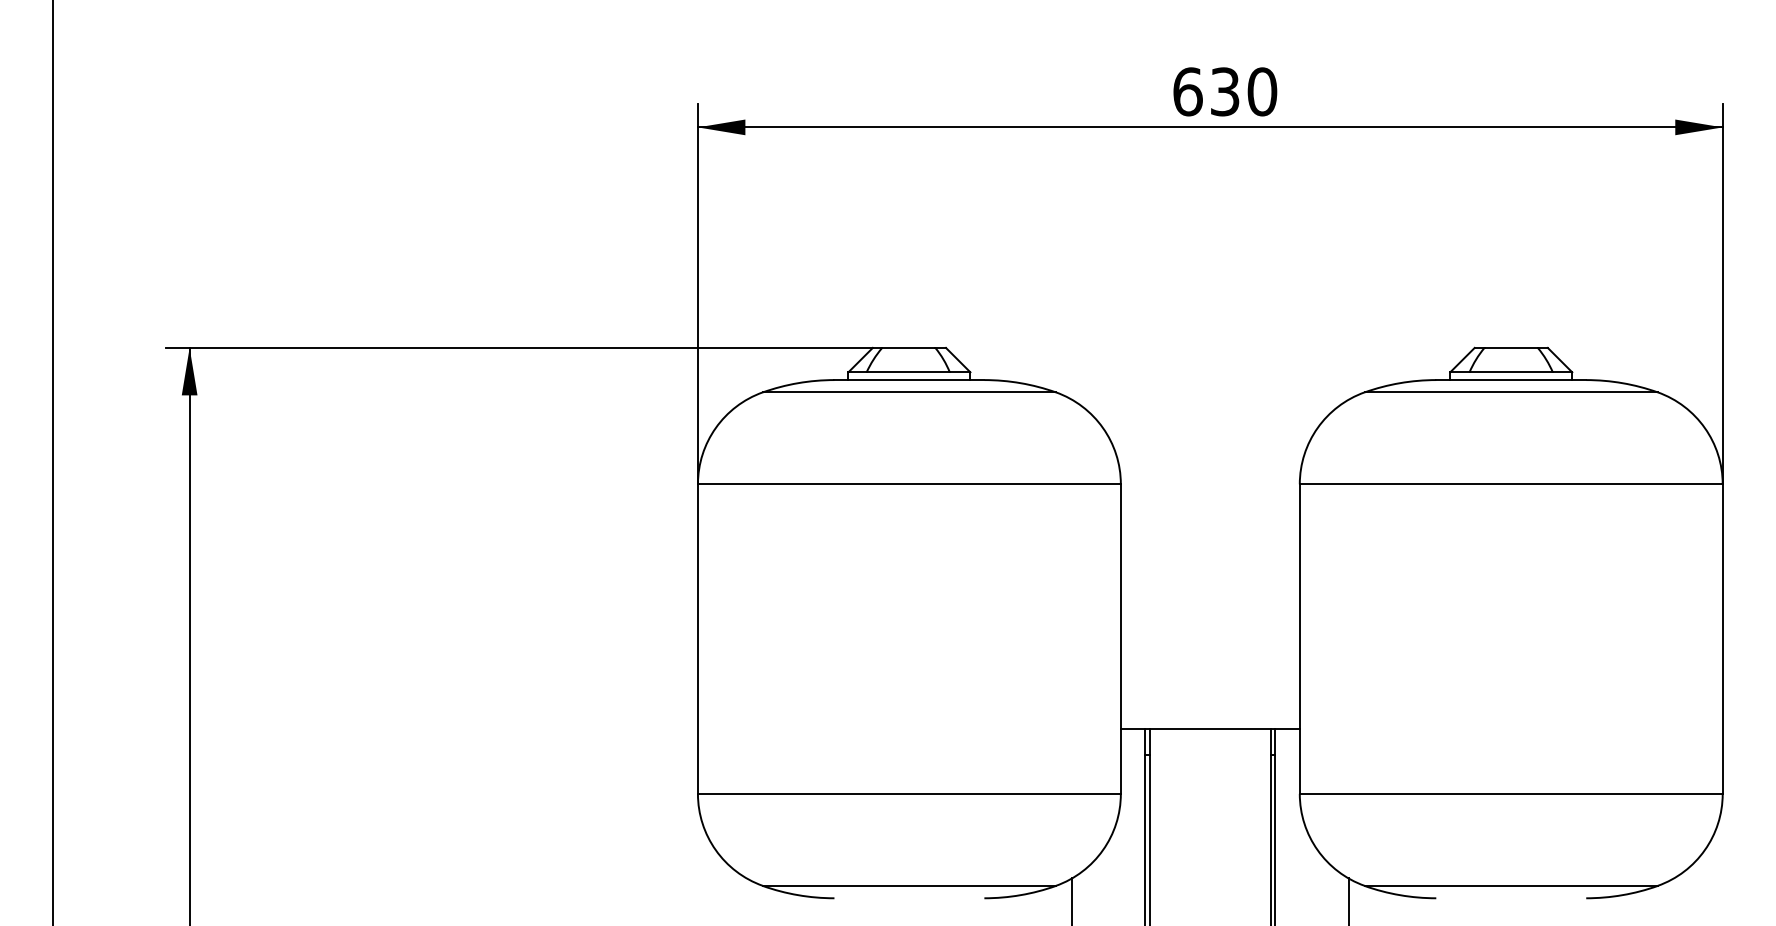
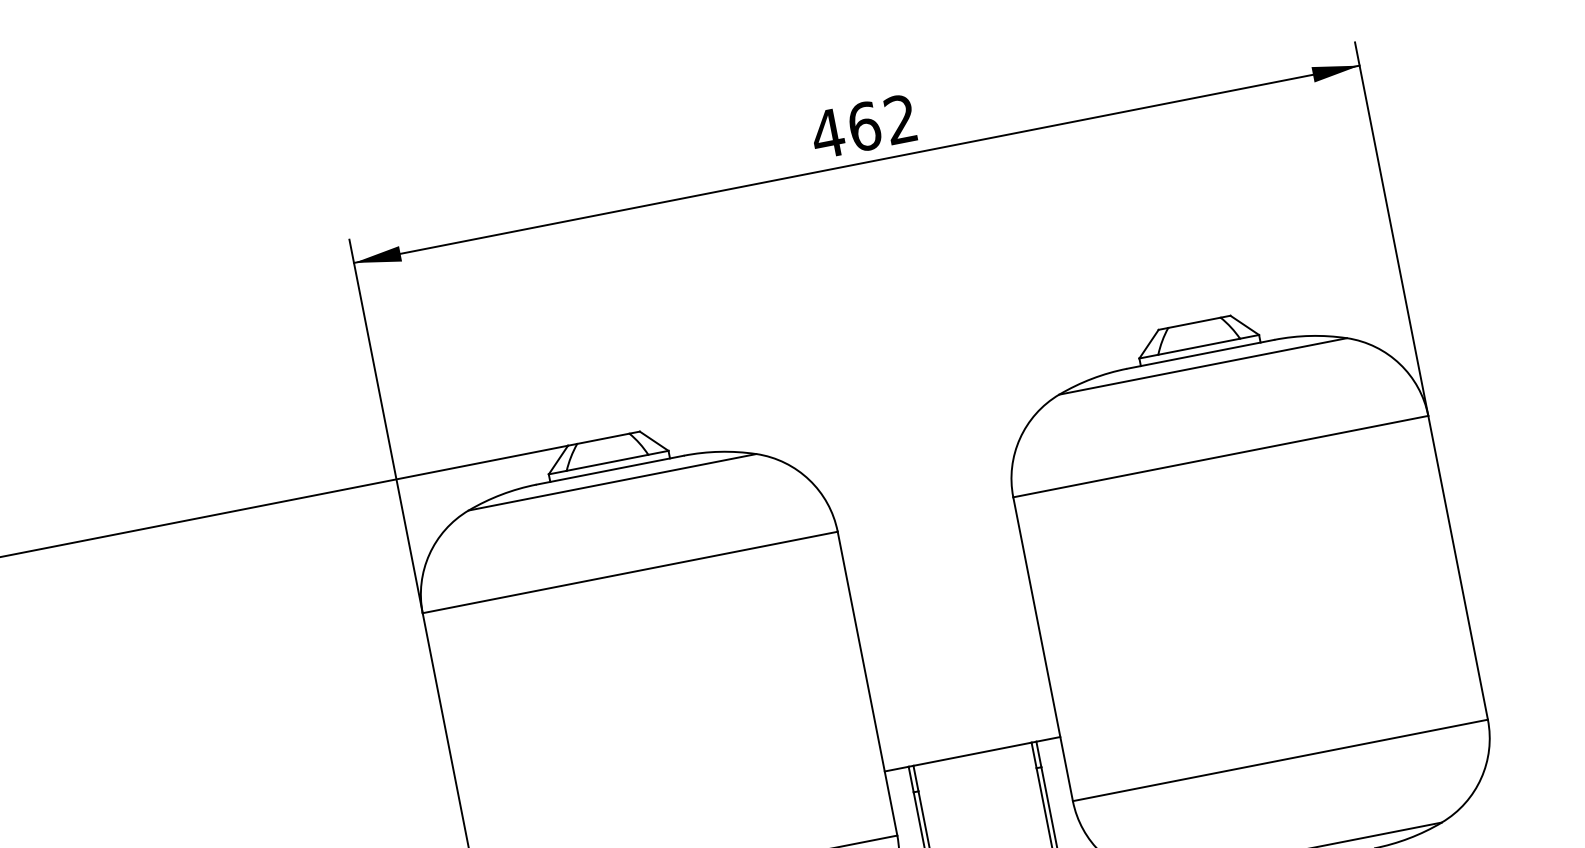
text: (1224, 91) -> (863, 126), 630 -> 462

